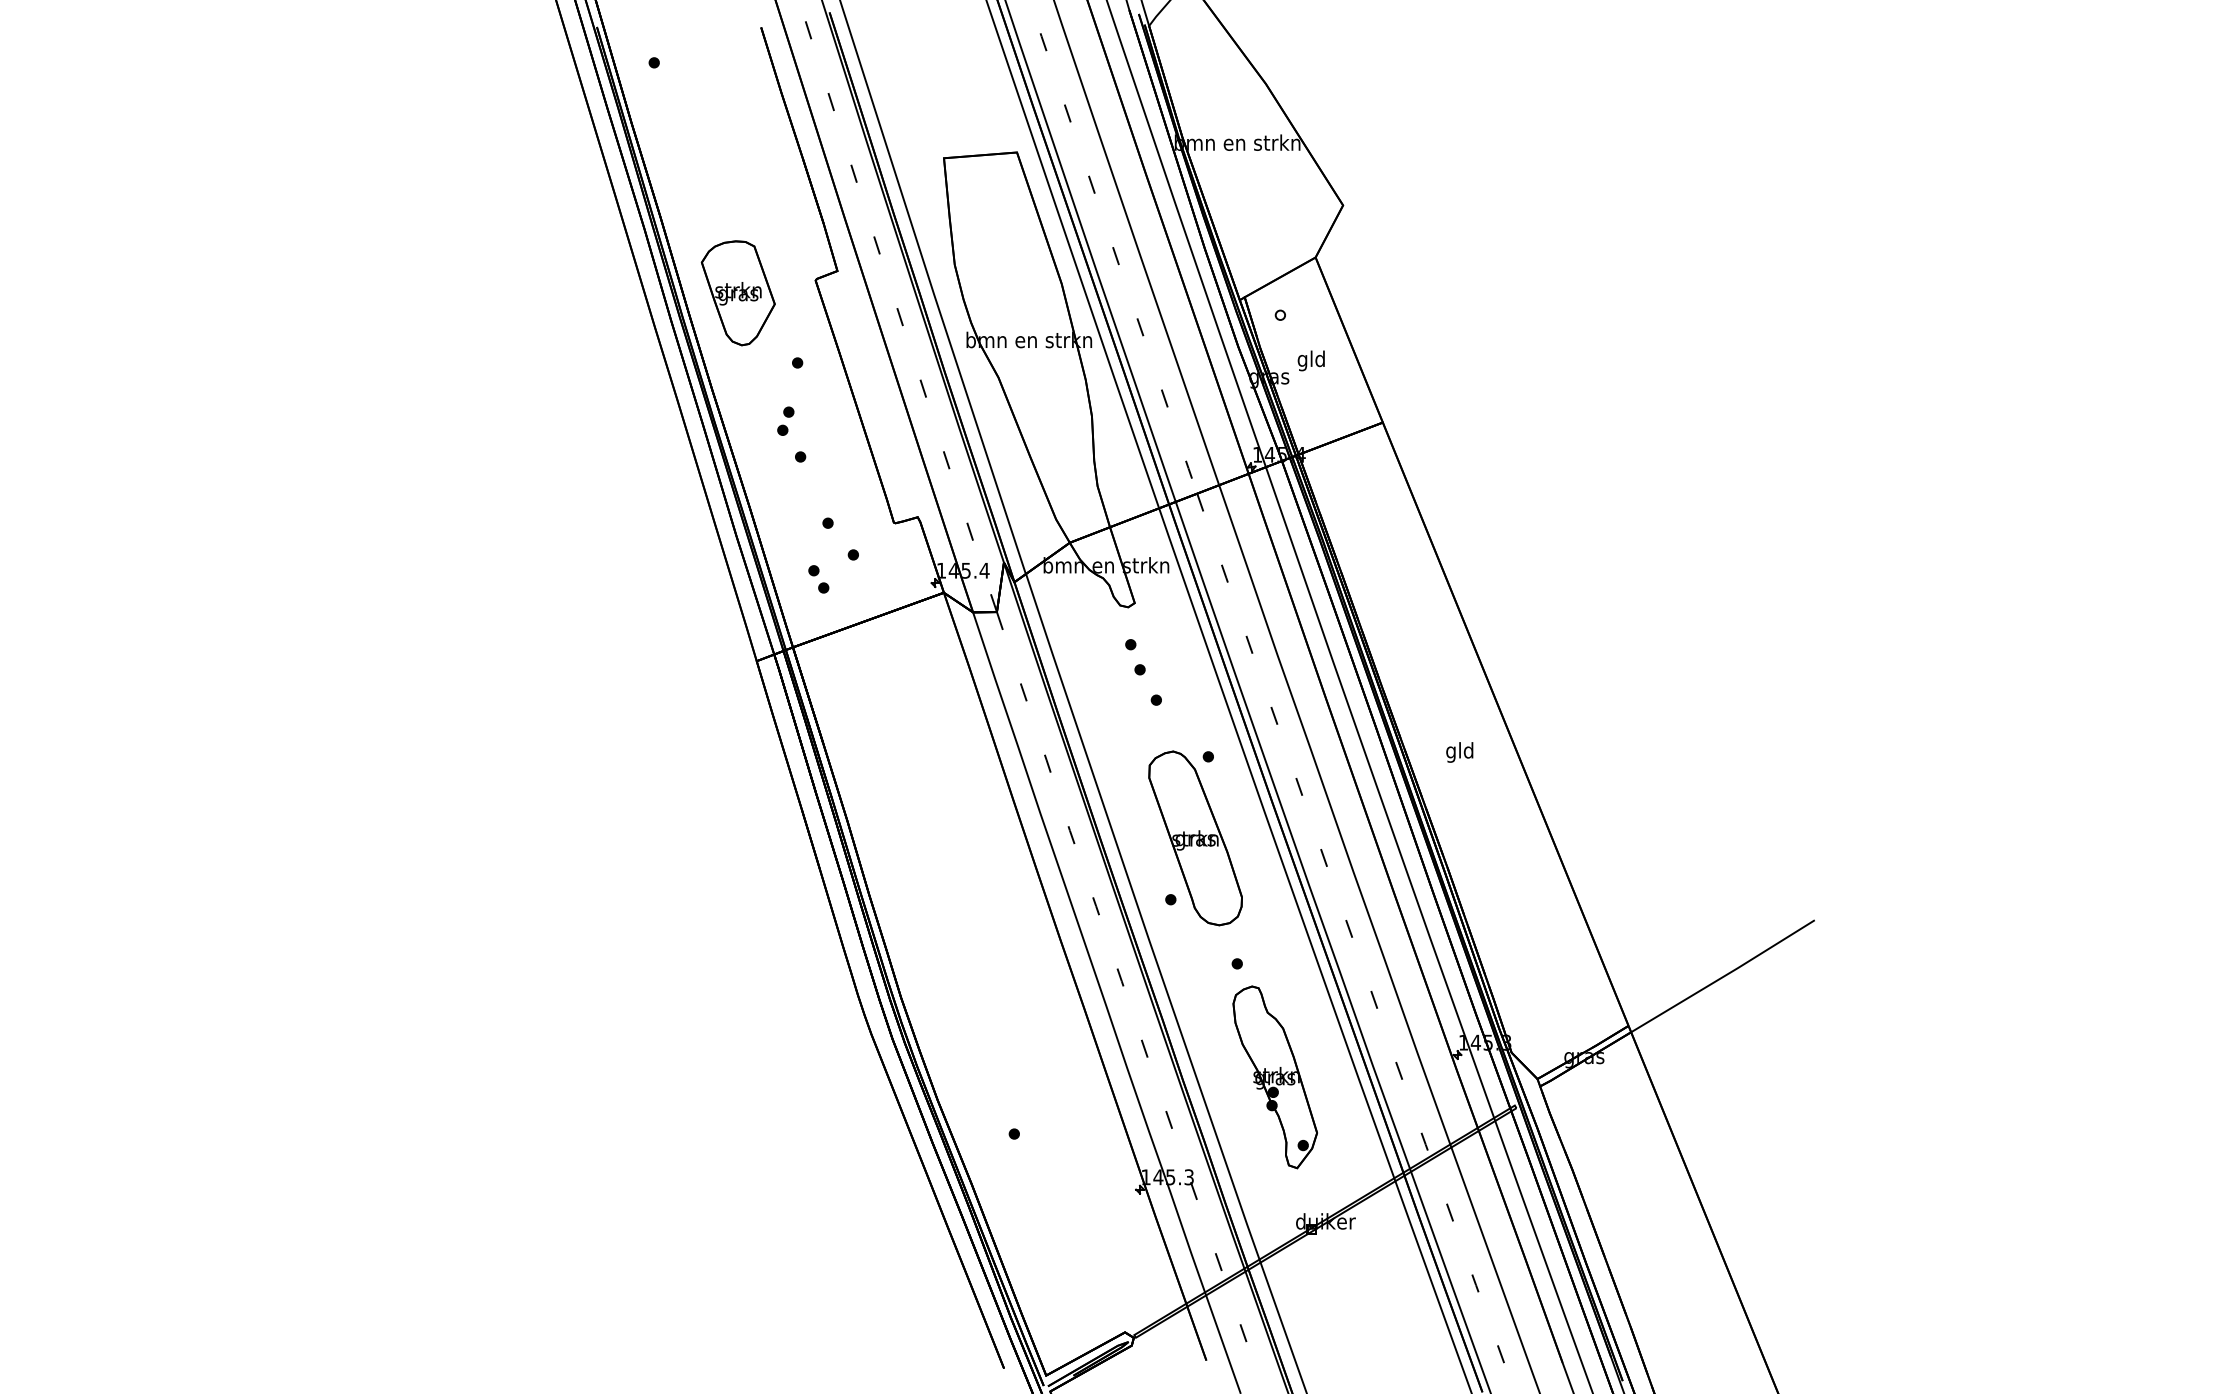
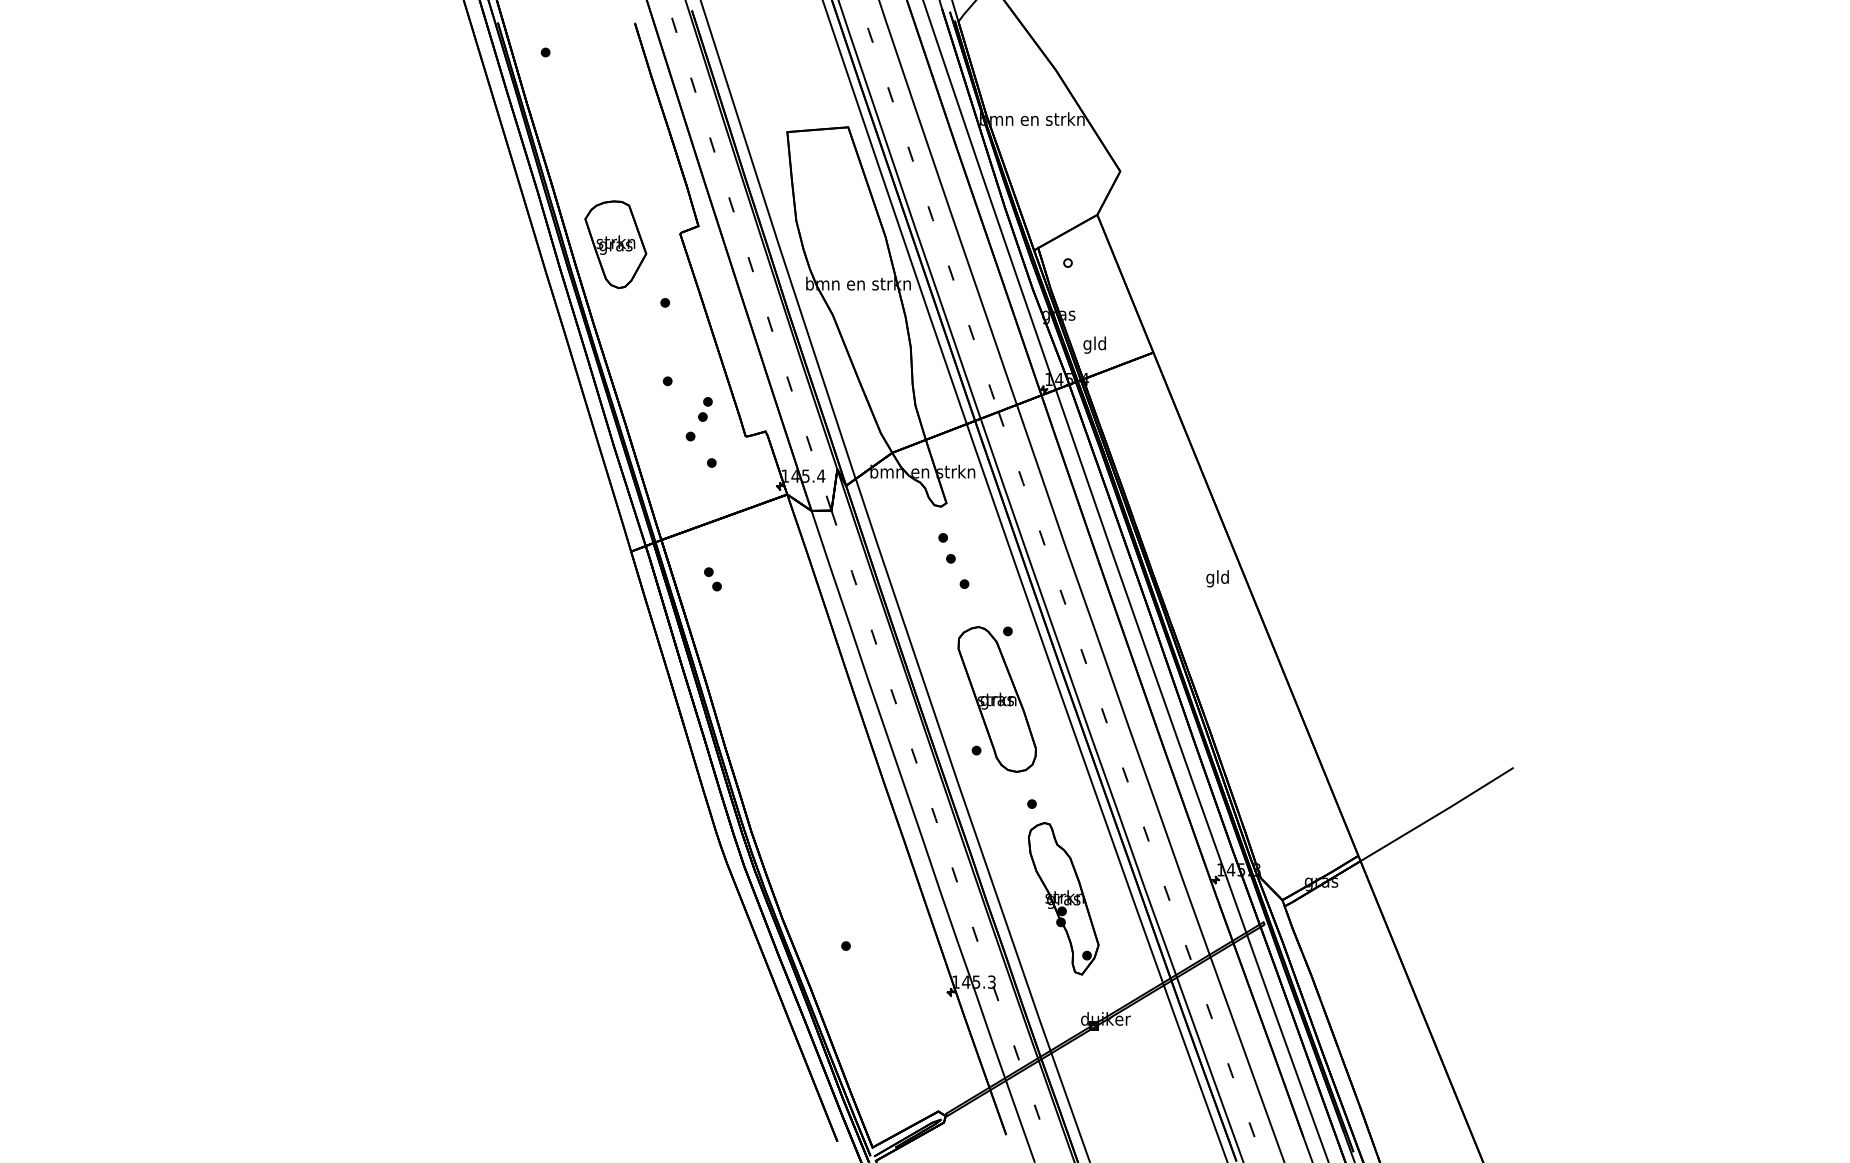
text: (1310, 360) -> (1094, 344), moved
part: (785, 421) -> (705, 409), moved
part: (818, 579) -> (712, 579), moved
text: (1459, 752) -> (1217, 578), moved

